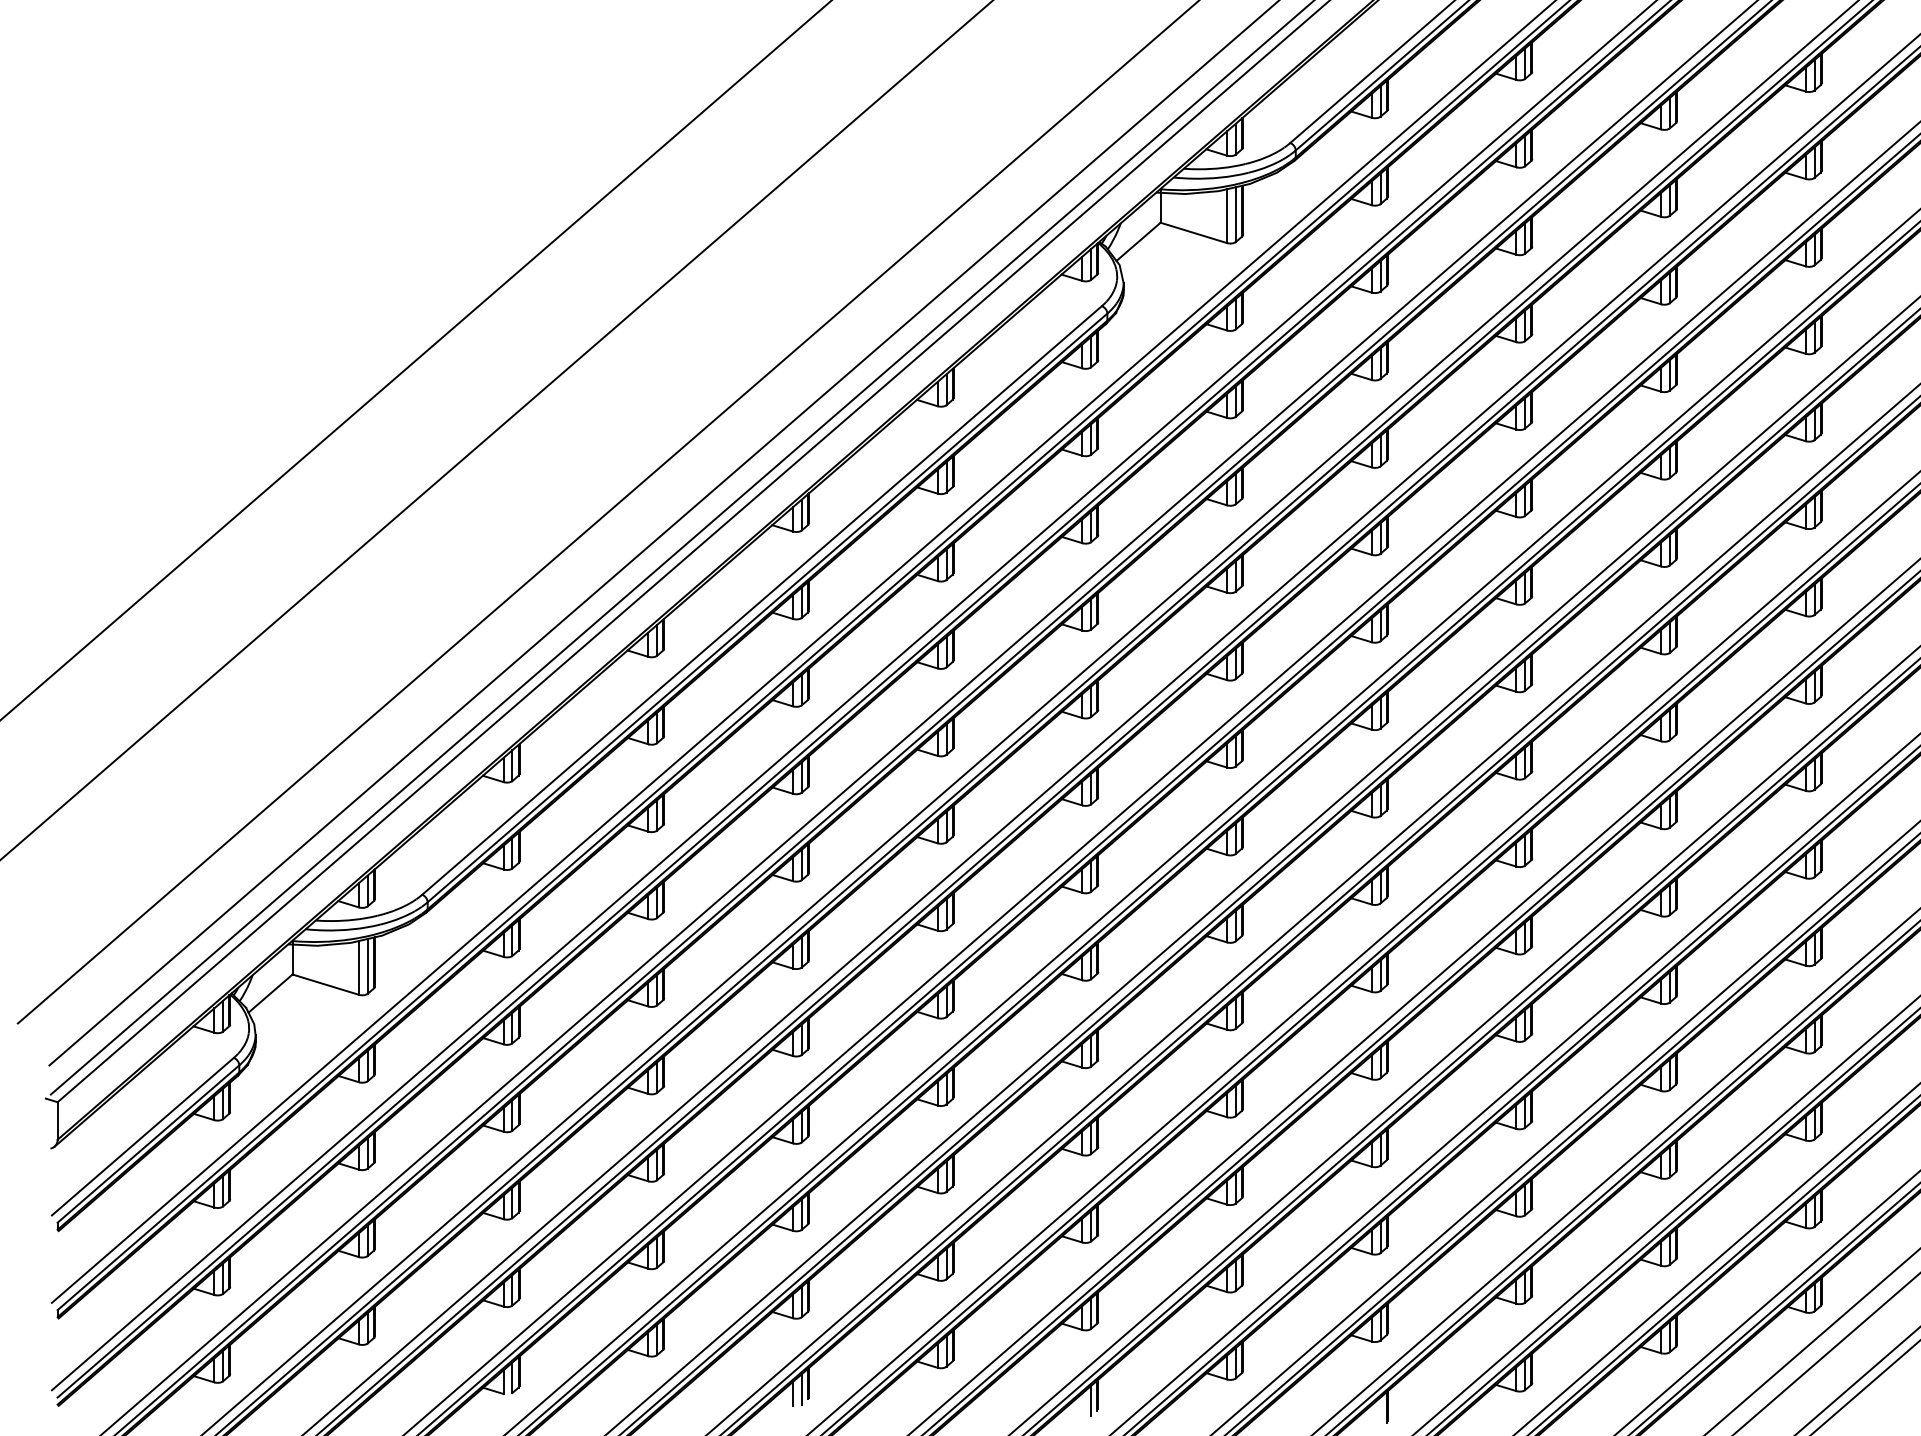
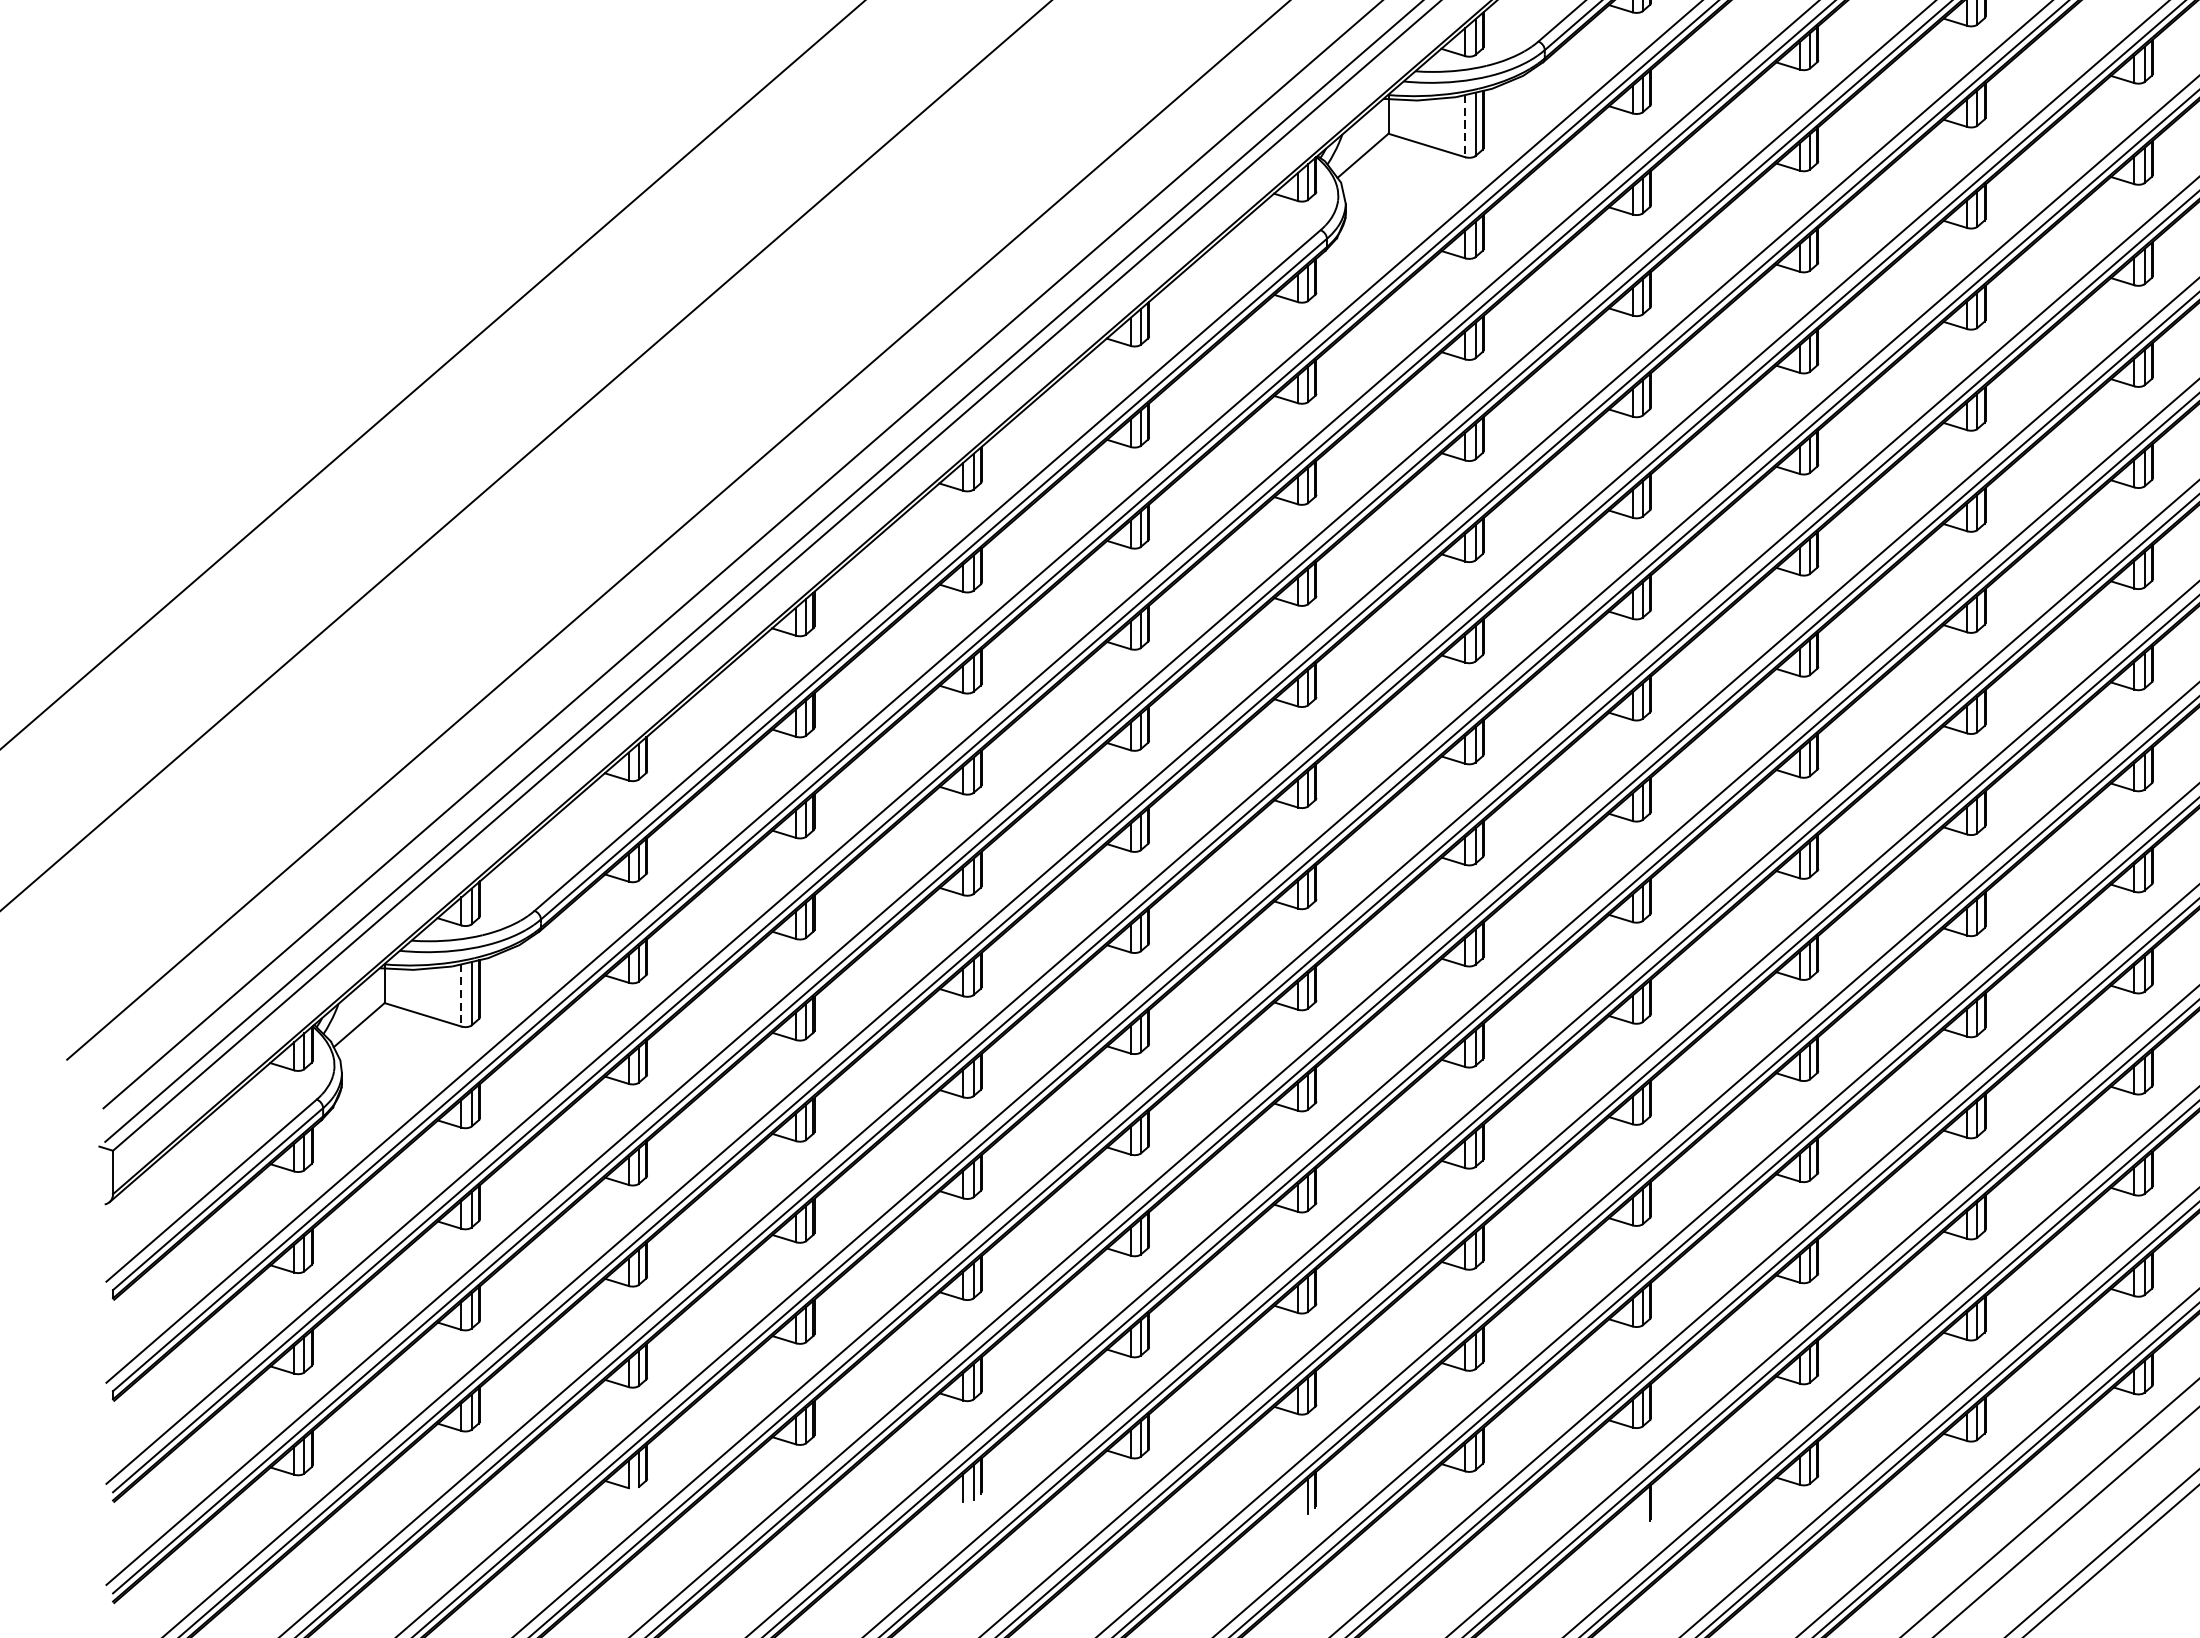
line: (1226, 216) -> (1464, 126), solid -> dashed
line: (358, 967) -> (460, 994), solid -> dashed

